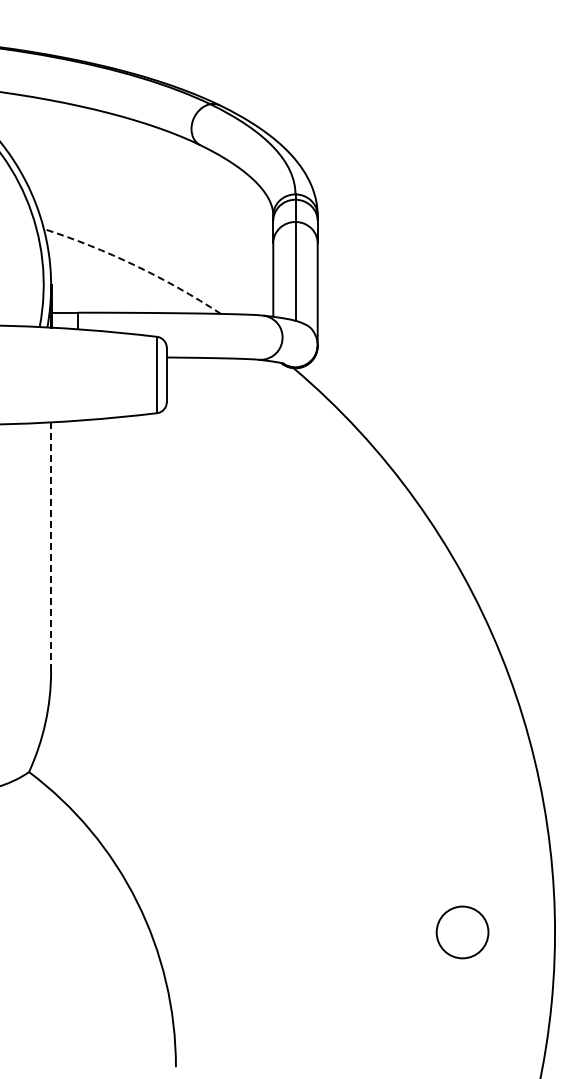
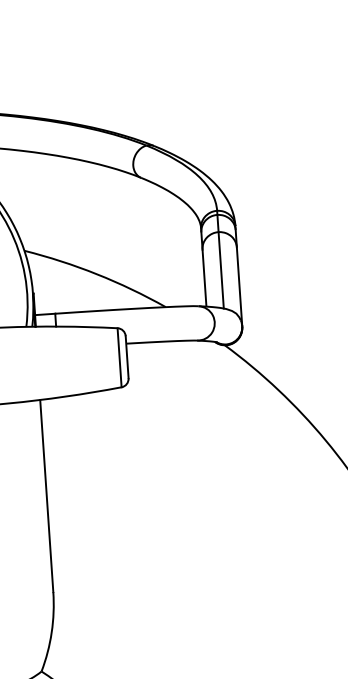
arc: (135, 265) -> (97, 274), dashed -> solid
line: (51, 546) -> (47, 495), dashed -> solid

